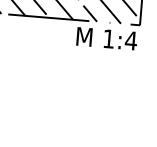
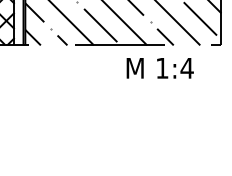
text: (106, 38) -> (159, 68), moved

